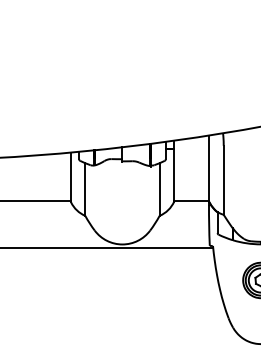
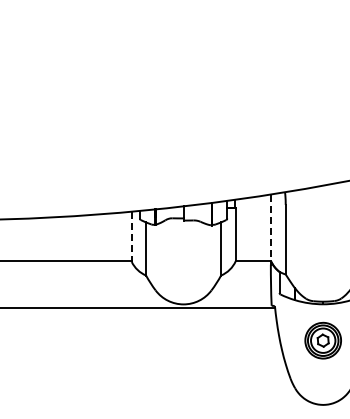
line: (209, 169) -> (271, 228), solid -> dashed
line: (70, 177) -> (131, 236), solid -> dashed

